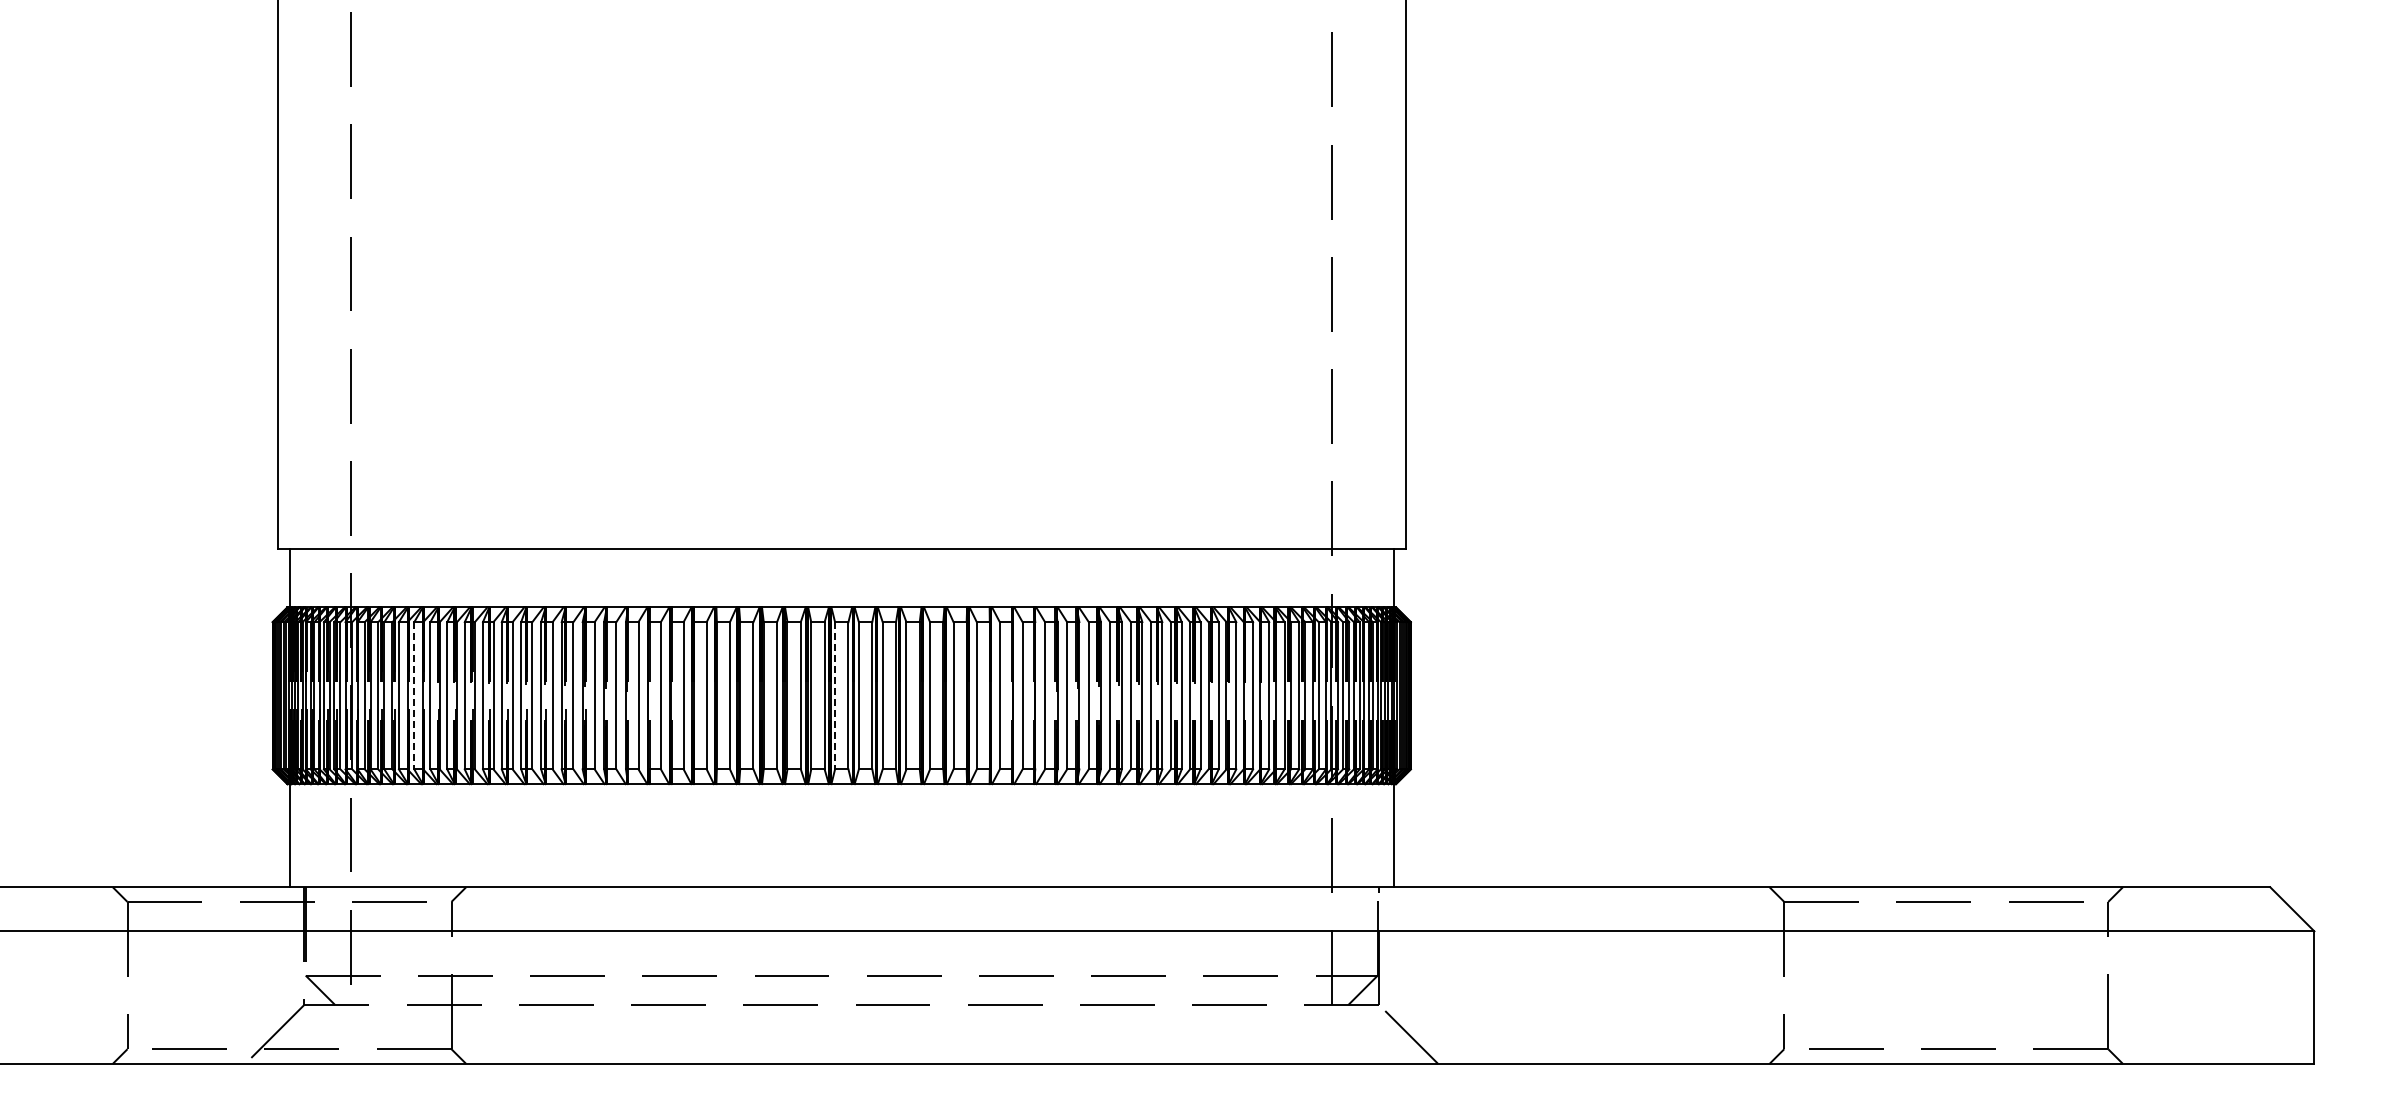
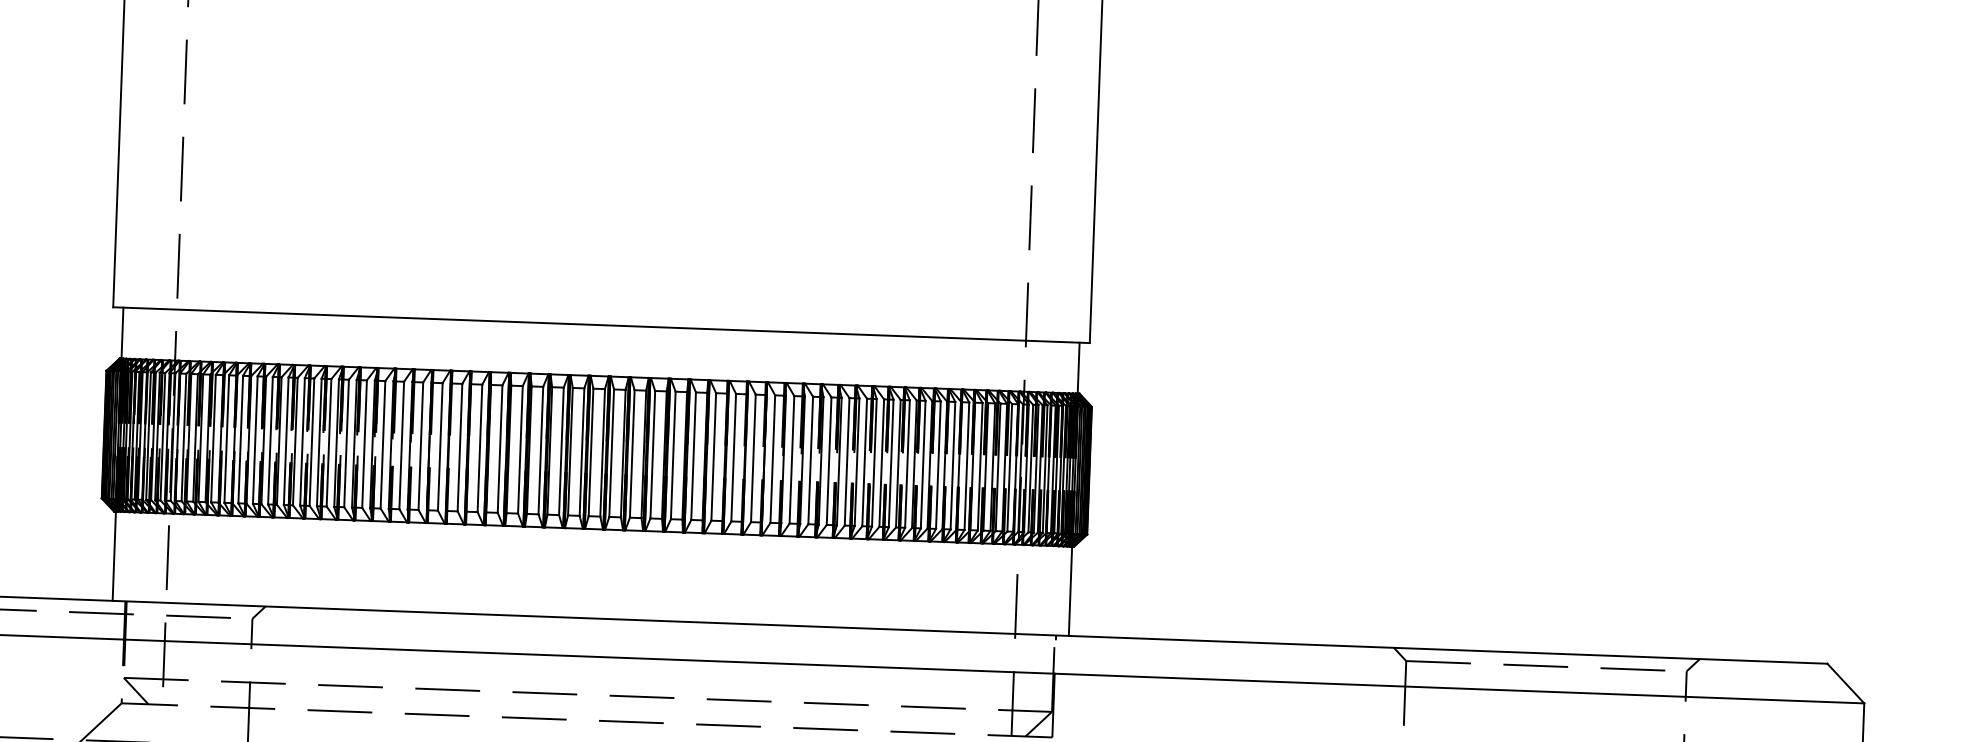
line: (414, 695) -> (226, 438), dashed -> solid
line: (835, 695) -> (591, 452), dashed -> solid

